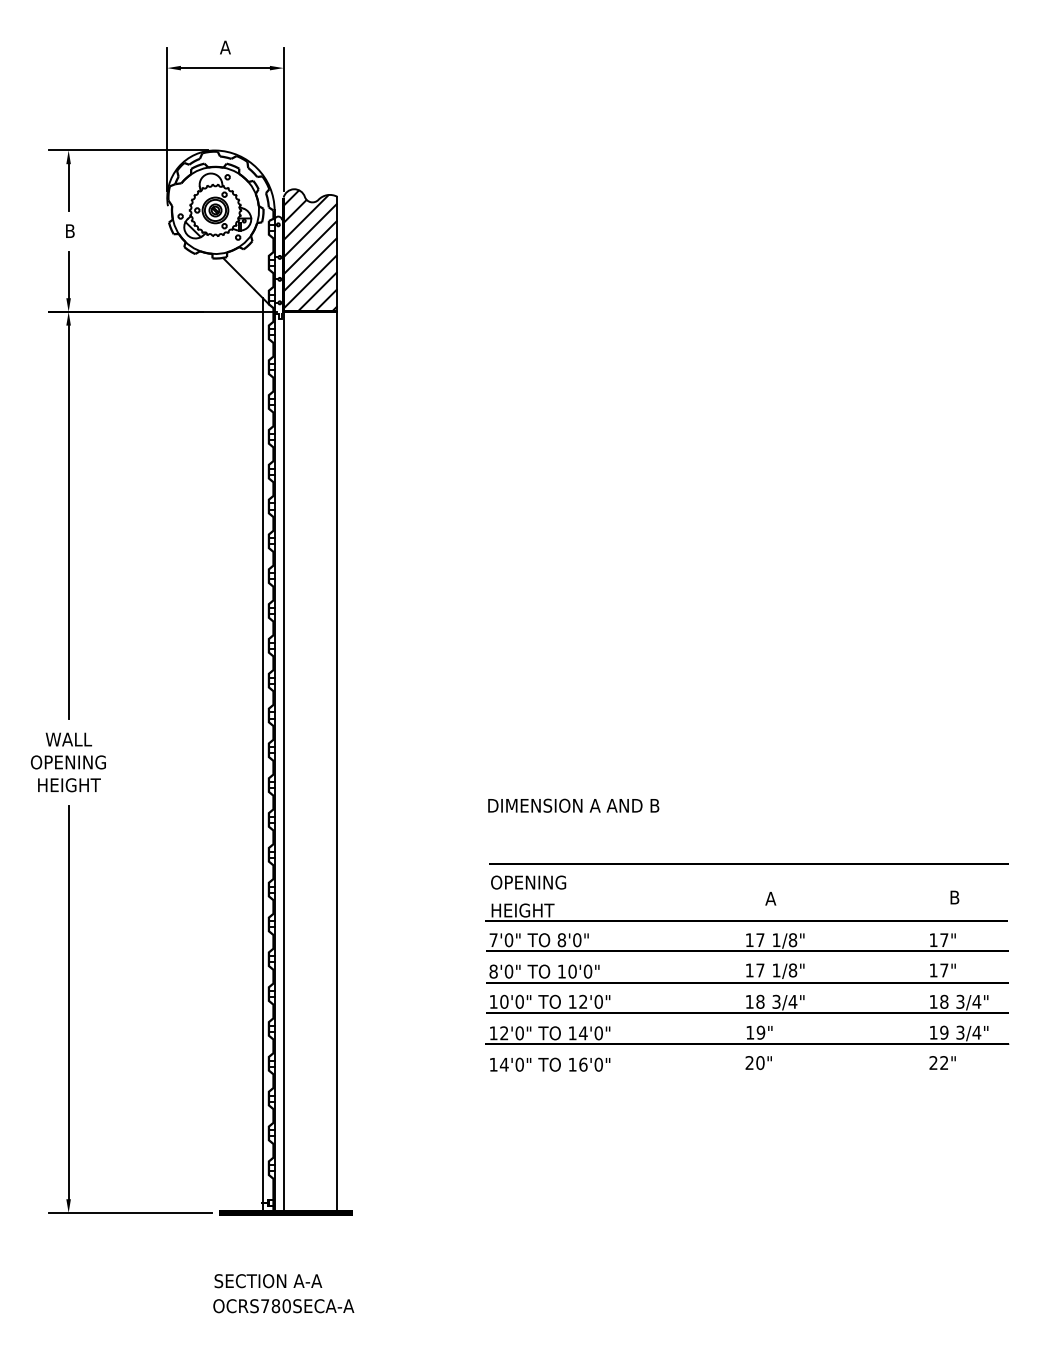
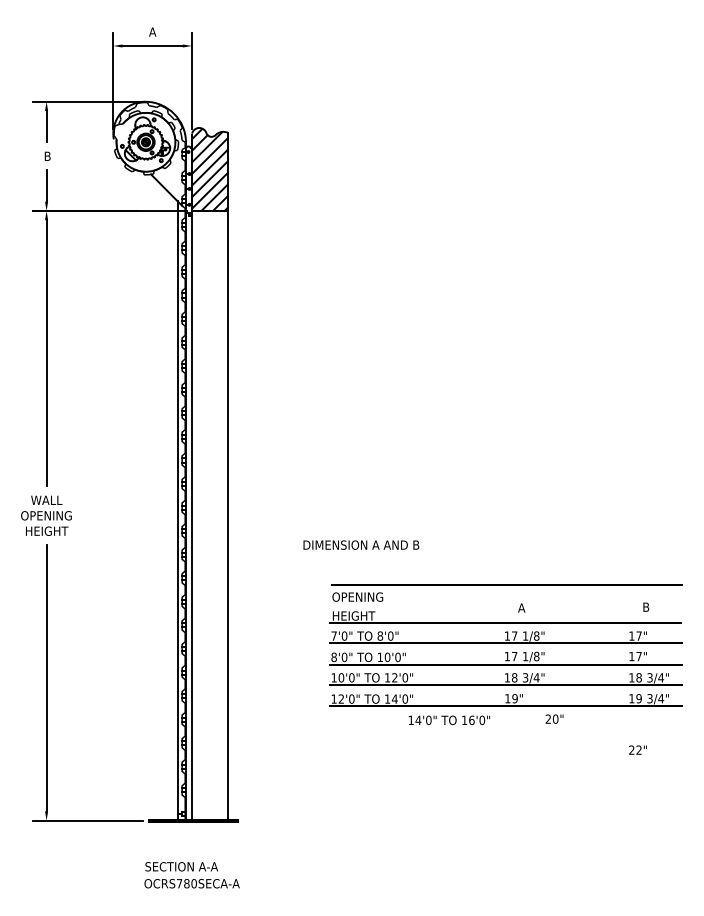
text: (573, 804) -> (361, 544), moved
text: (758, 1061) -> (554, 718), moved
text: (941, 1061) -> (637, 749), moved
text: (550, 1064) -> (449, 720), moved

